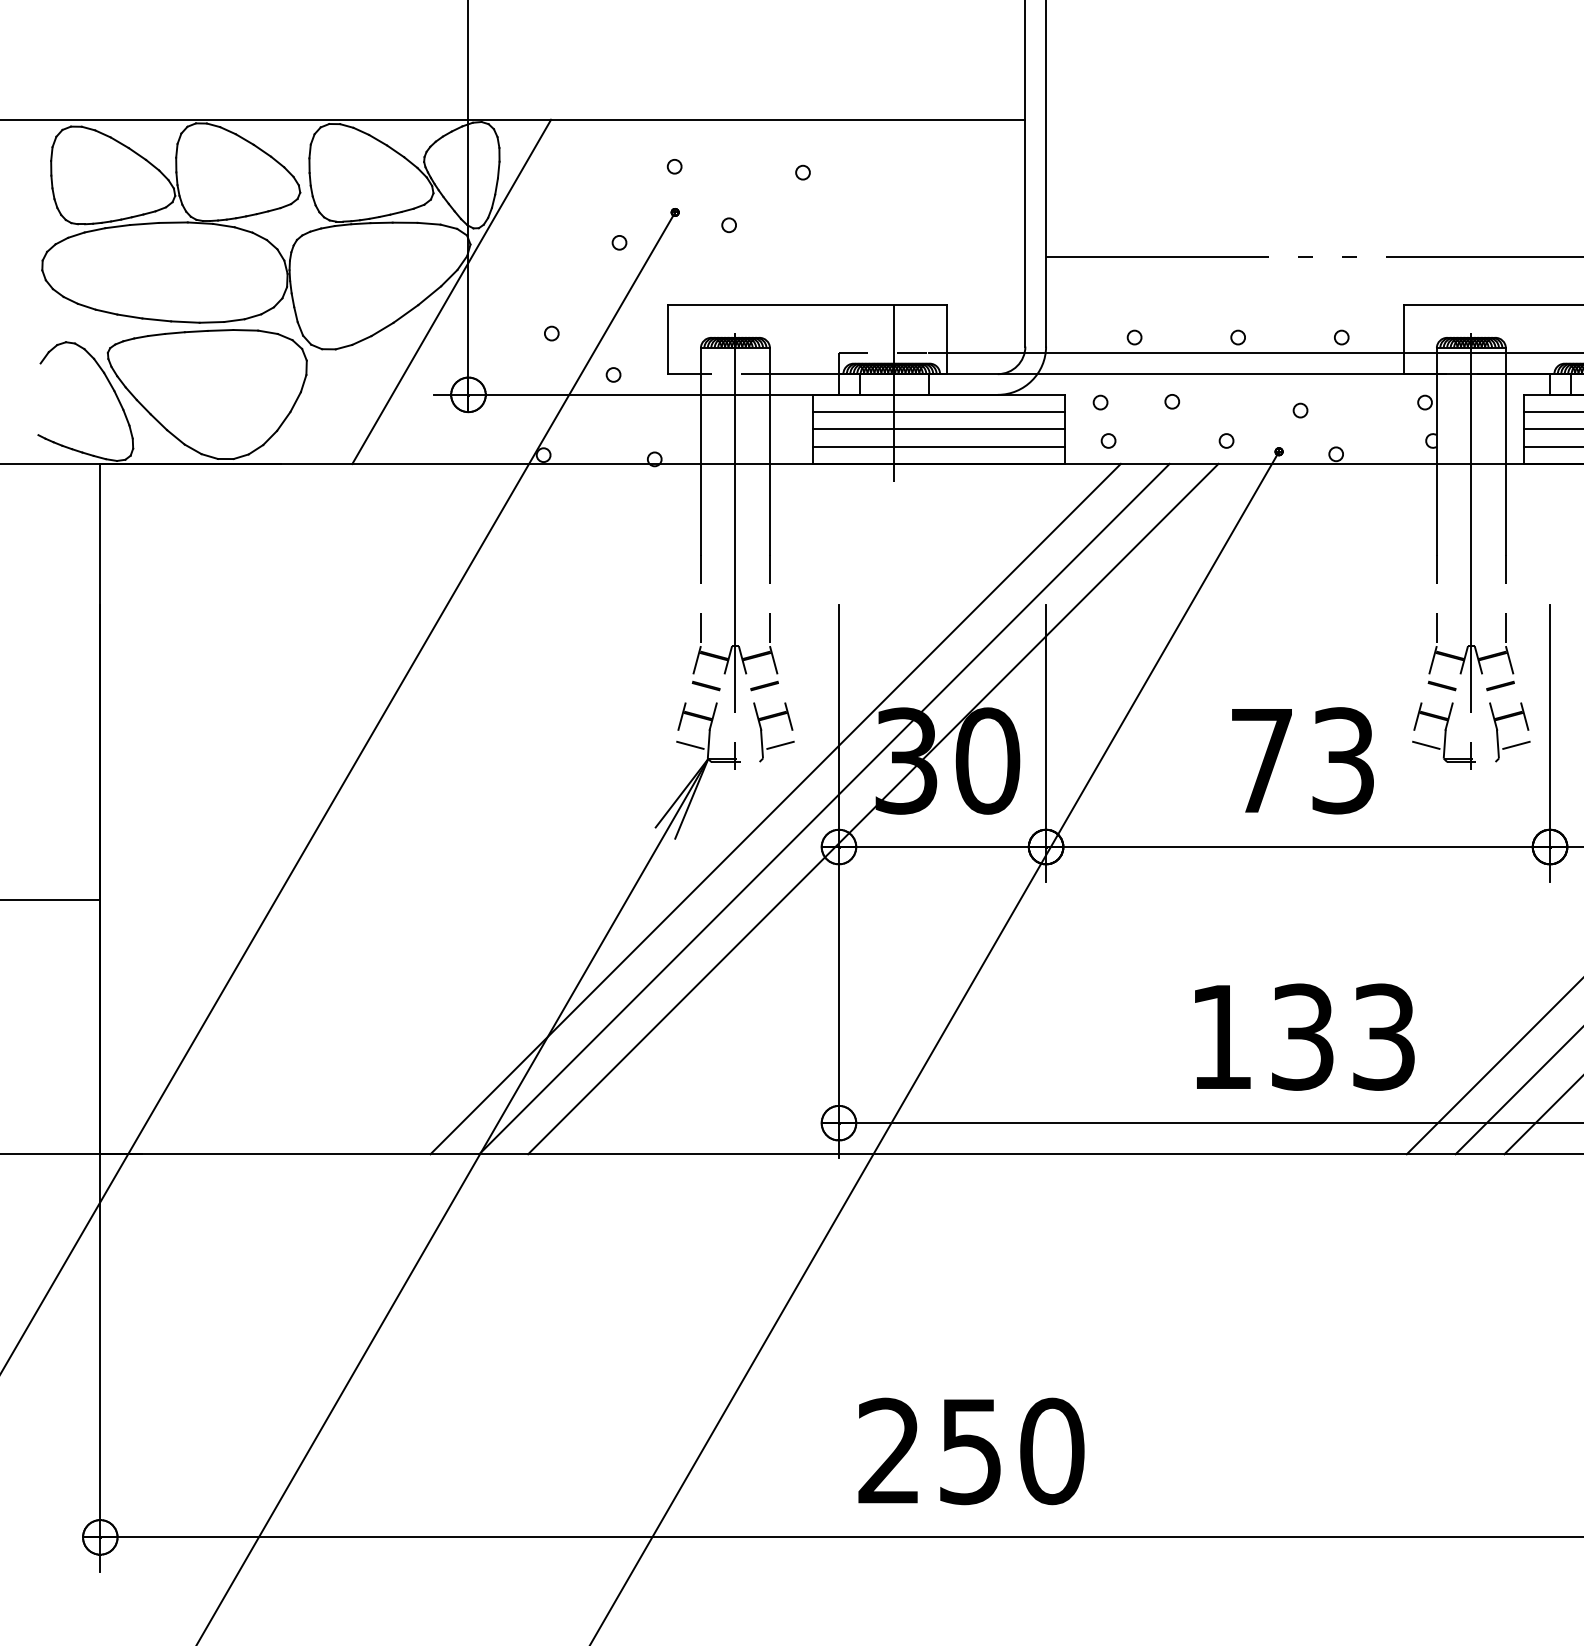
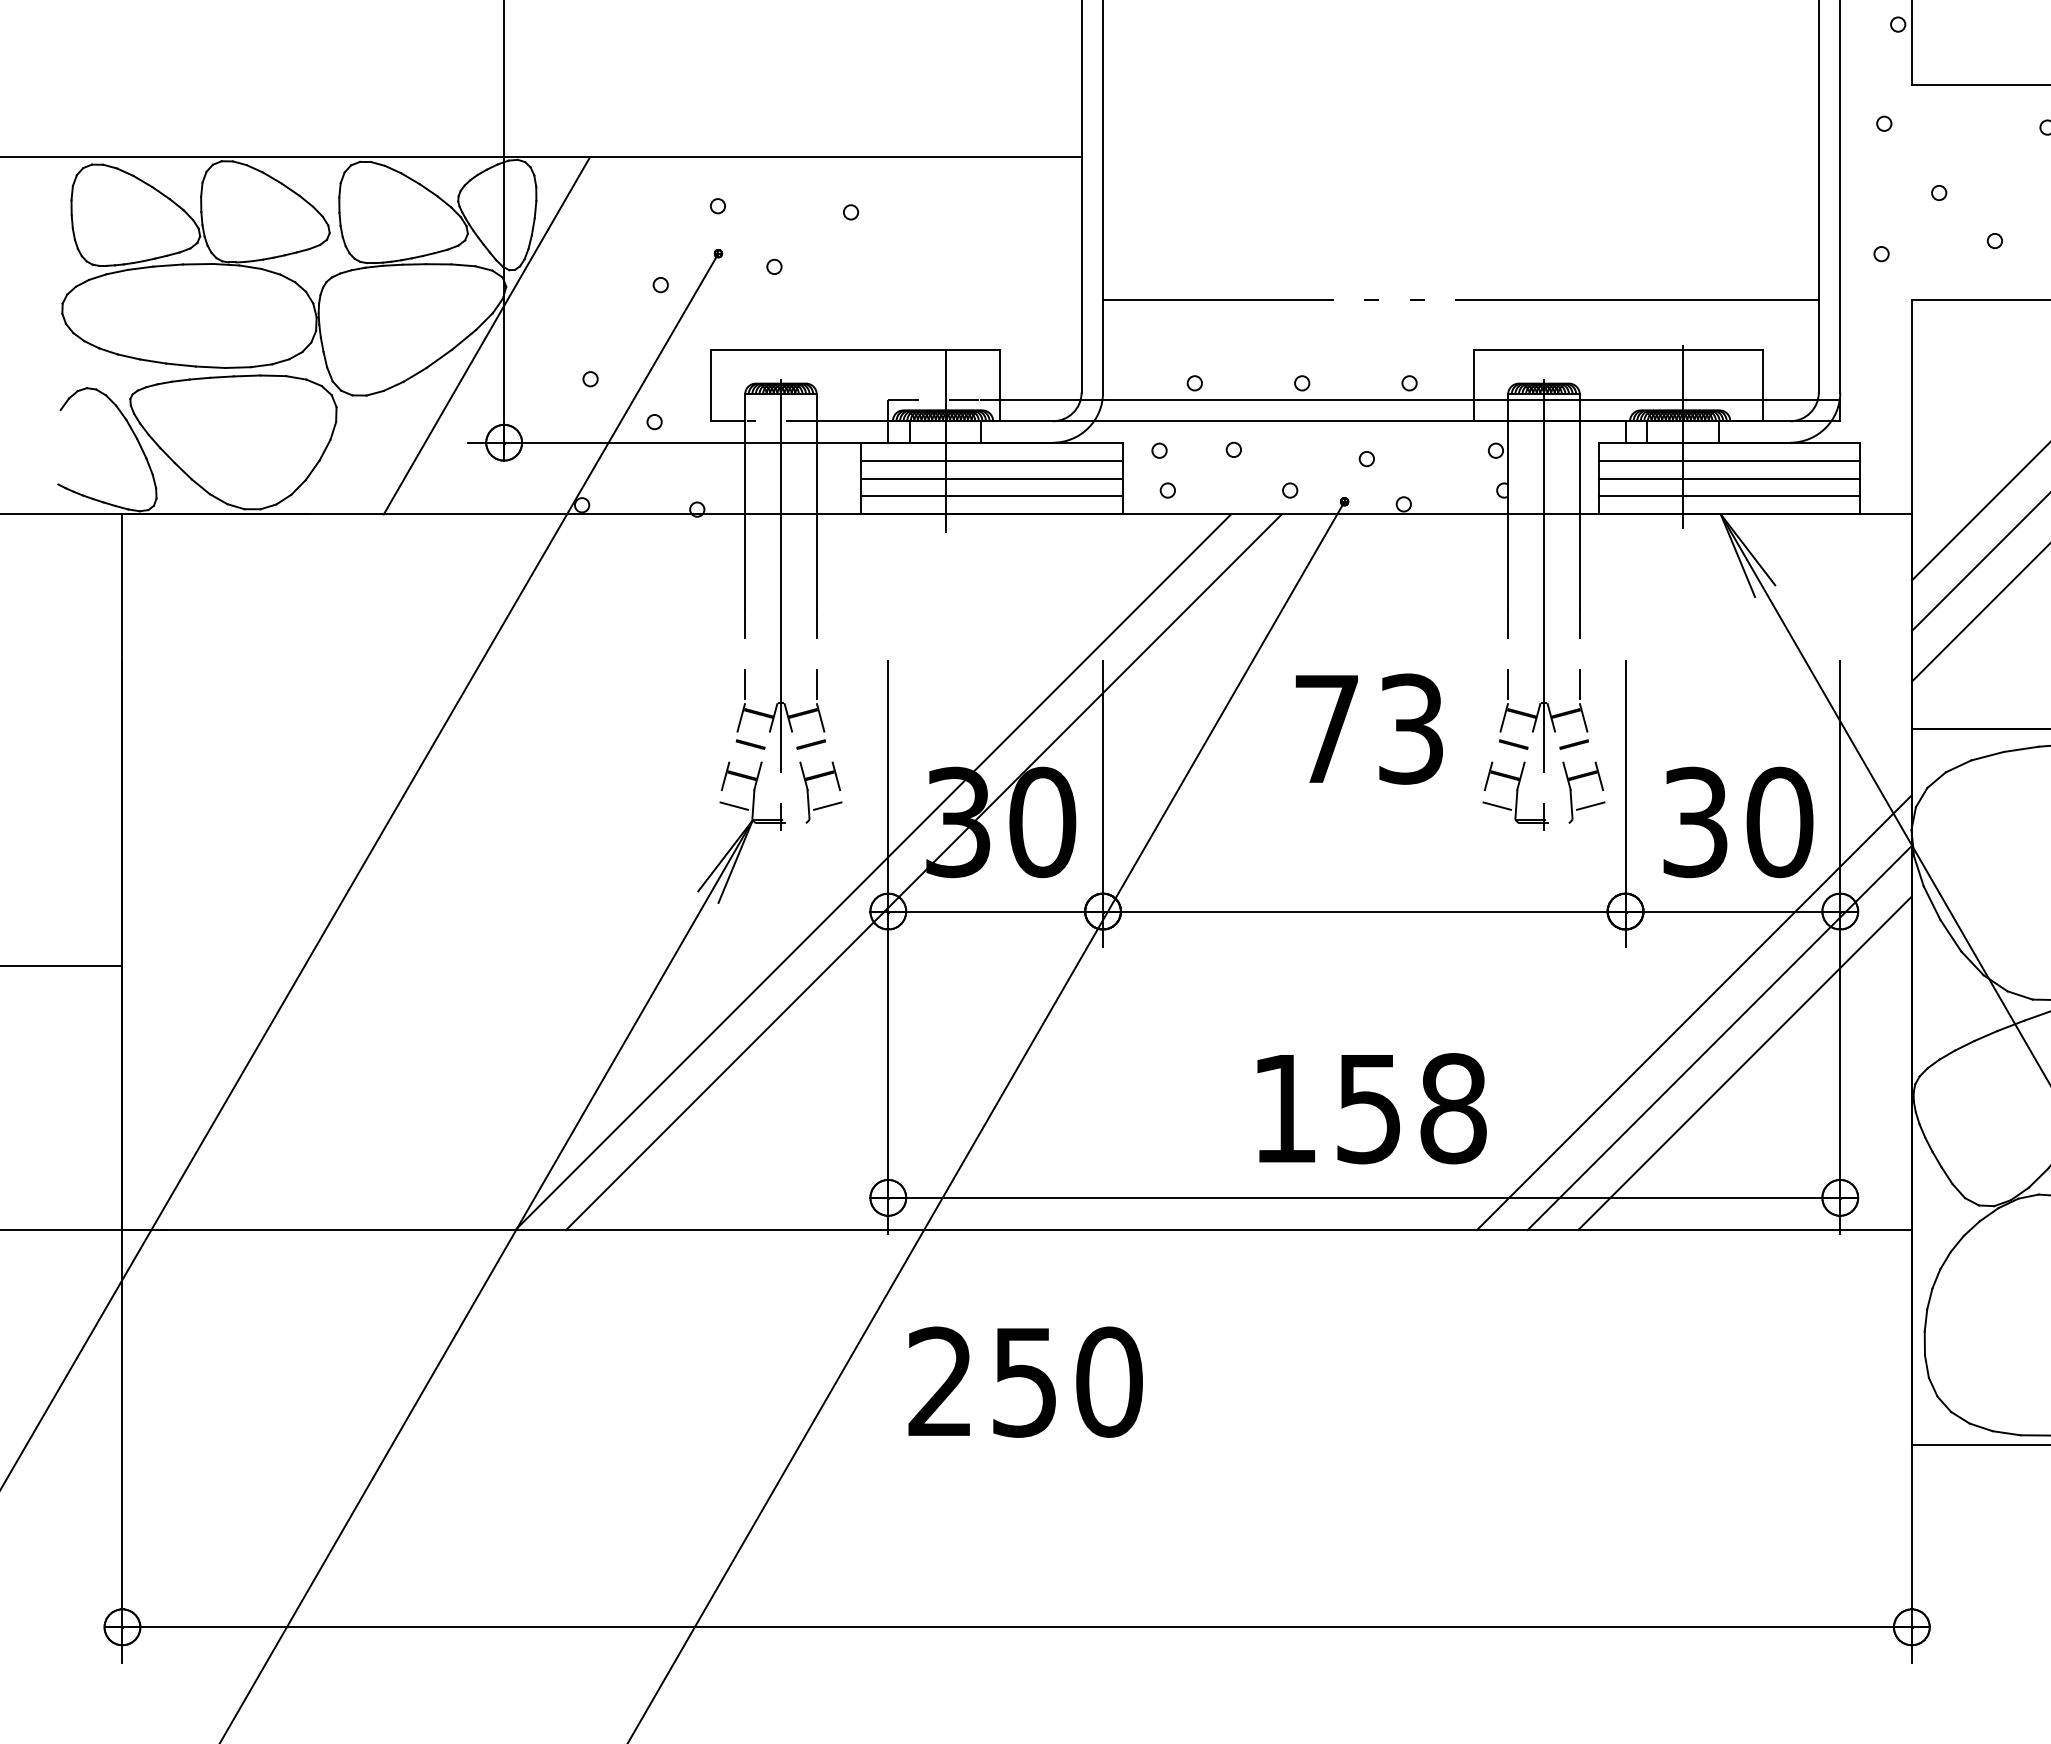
text: (1302, 760) -> (1368, 728), moved
line: (775, 809) -> (822, 872), removed
text: (1343, 1036) -> (1411, 1108), 133 -> 158
text: (971, 1450) -> (1025, 1381), moved

